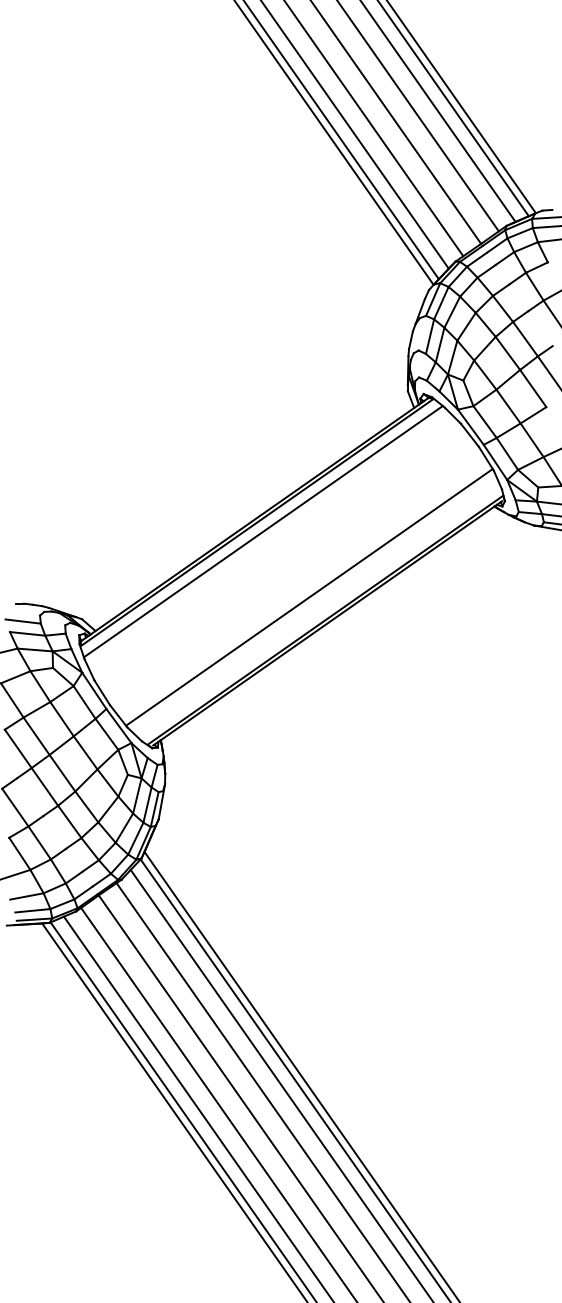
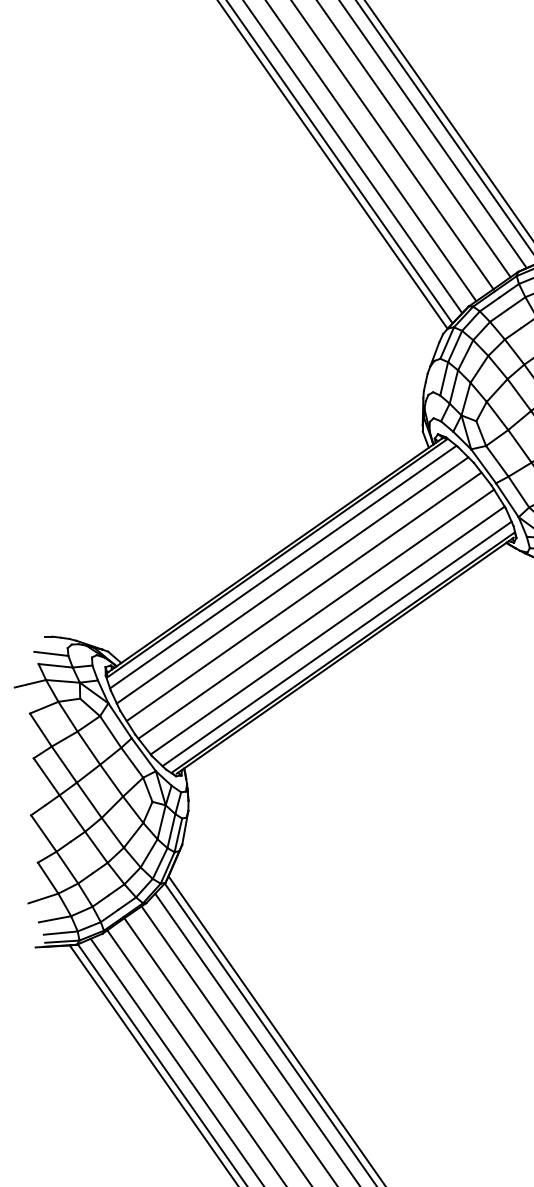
line: (272, 544) -> (292, 579), added
line: (284, 562) -> (303, 596), added
line: (297, 580) -> (316, 614), added
line: (318, 610) -> (336, 643), added

